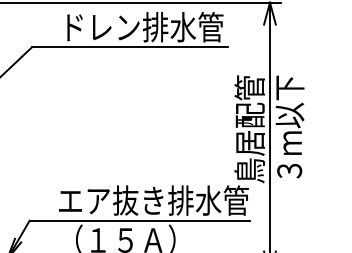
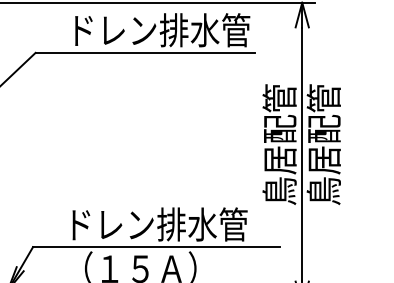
text: (288, 129) -> (323, 144), ３ｍ以下 -> 鳥居配管
text: (154, 200) -> (172, 224), エア抜き排水管 -> ドレン排水管

